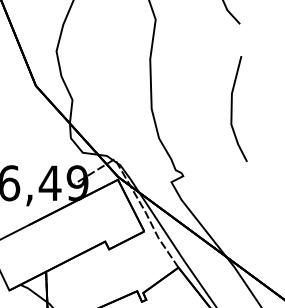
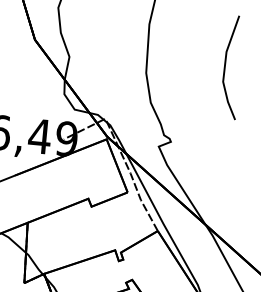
line: (232, 109) -> (225, 67), moved

